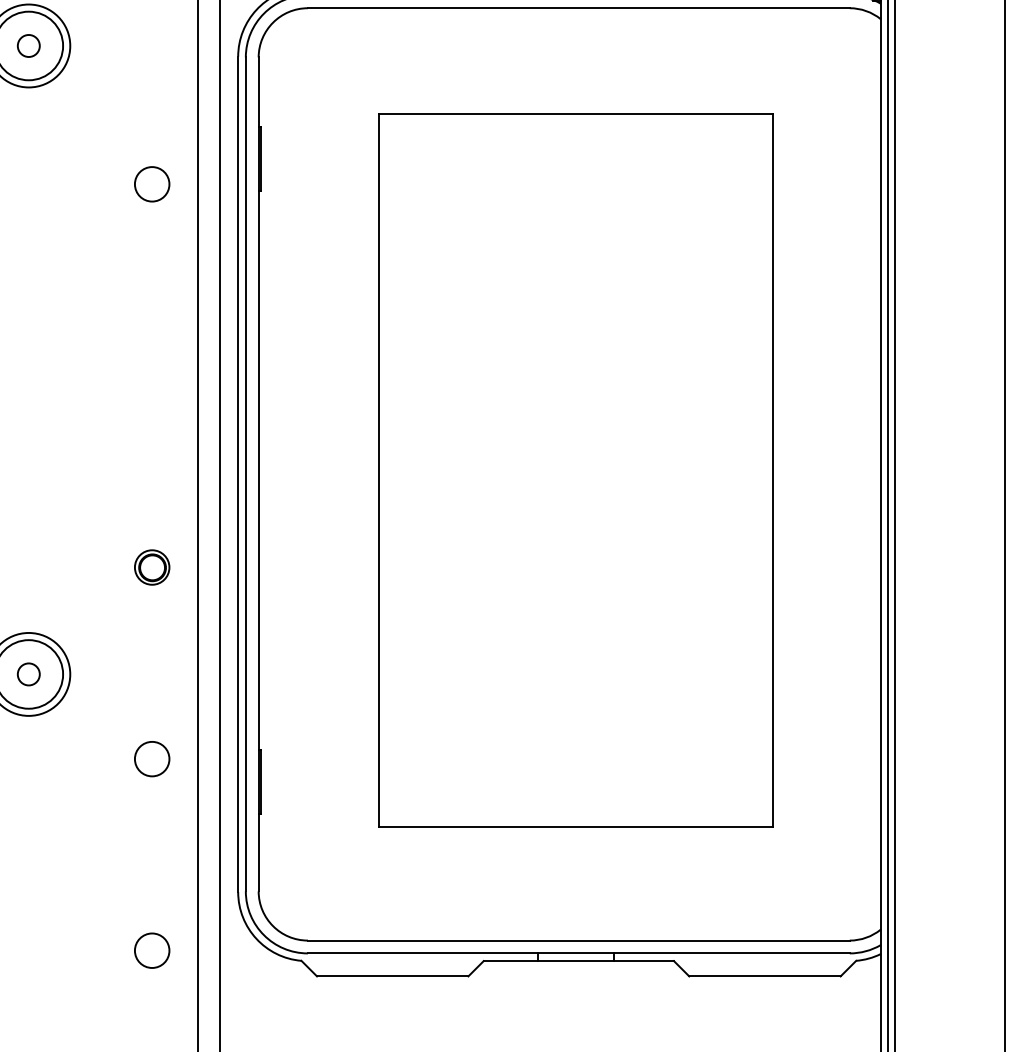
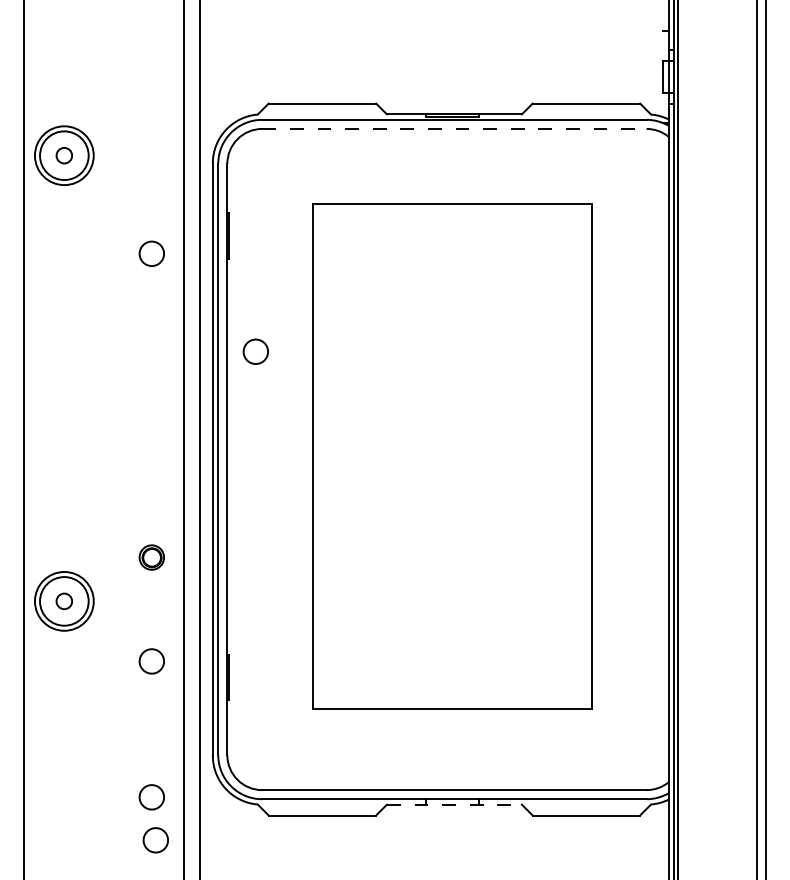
line: (578, 7) -> (454, 128), solid -> dashed
circle: (298, 322) -> (255, 351), added
part: (151, 567) -> (151, 557), moved
line: (578, 960) -> (454, 804), solid -> dashed
circle: (157, 1011) -> (155, 840), added

